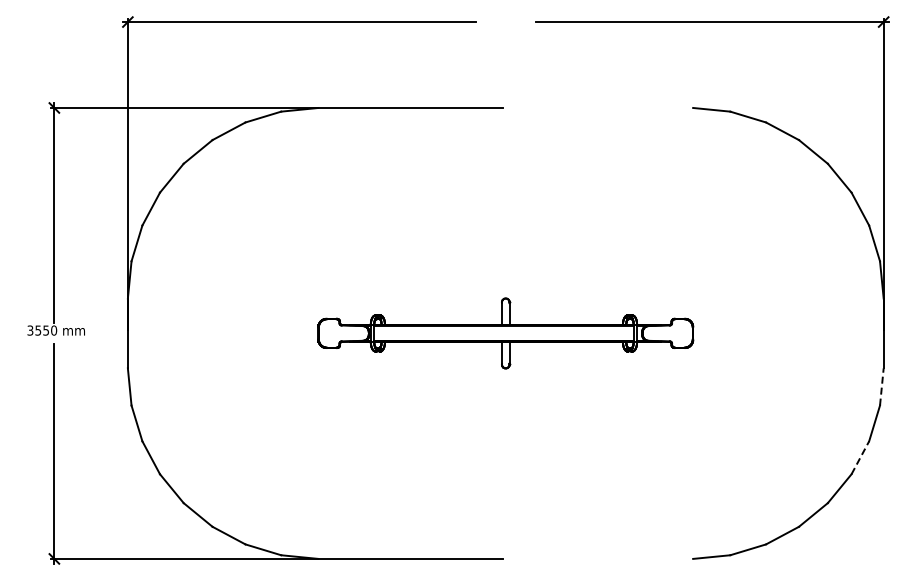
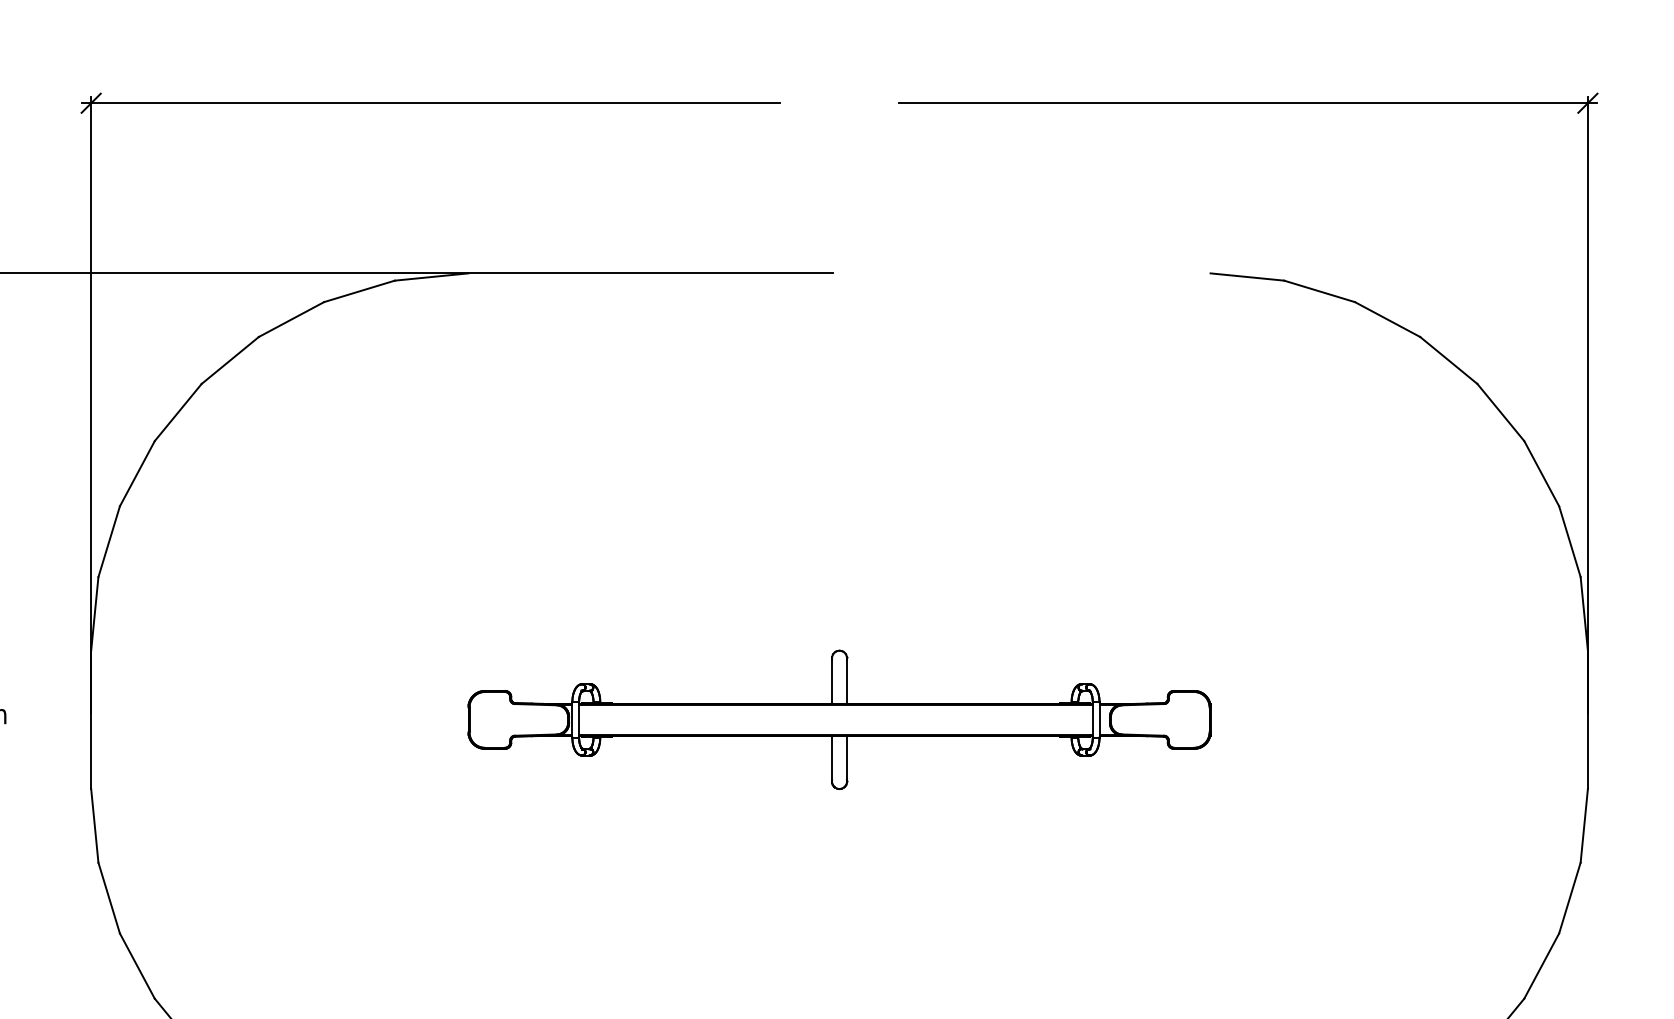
line: (881, 386) -> (1583, 824), dashed -> solid
line: (860, 457) -> (1541, 965), dashed -> solid

